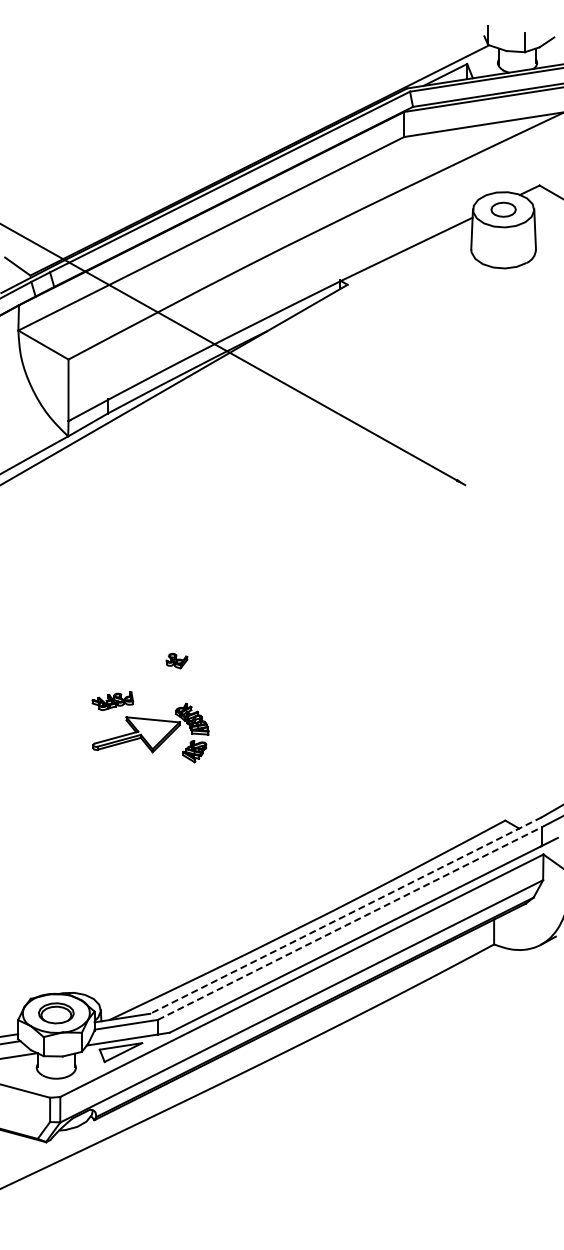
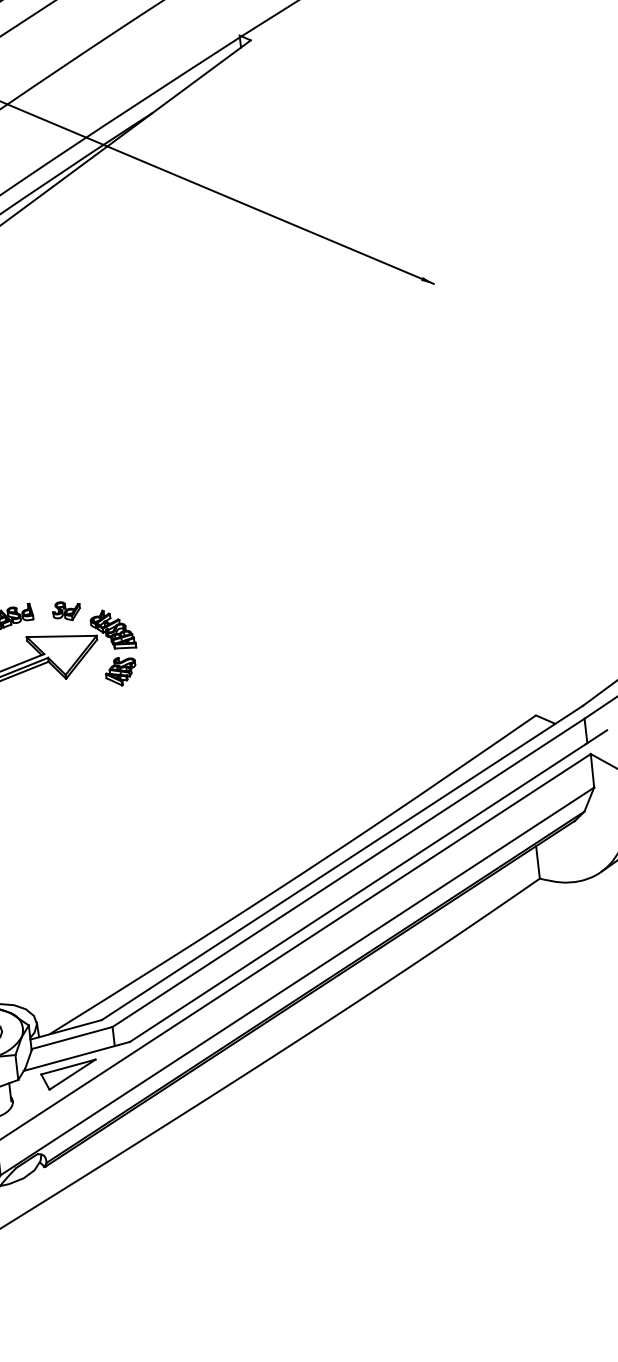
part: (176, 661) -> (66, 611), moved
line: (345, 915) -> (341, 862), dashed -> solid
line: (349, 923) -> (348, 872), dashed -> solid

